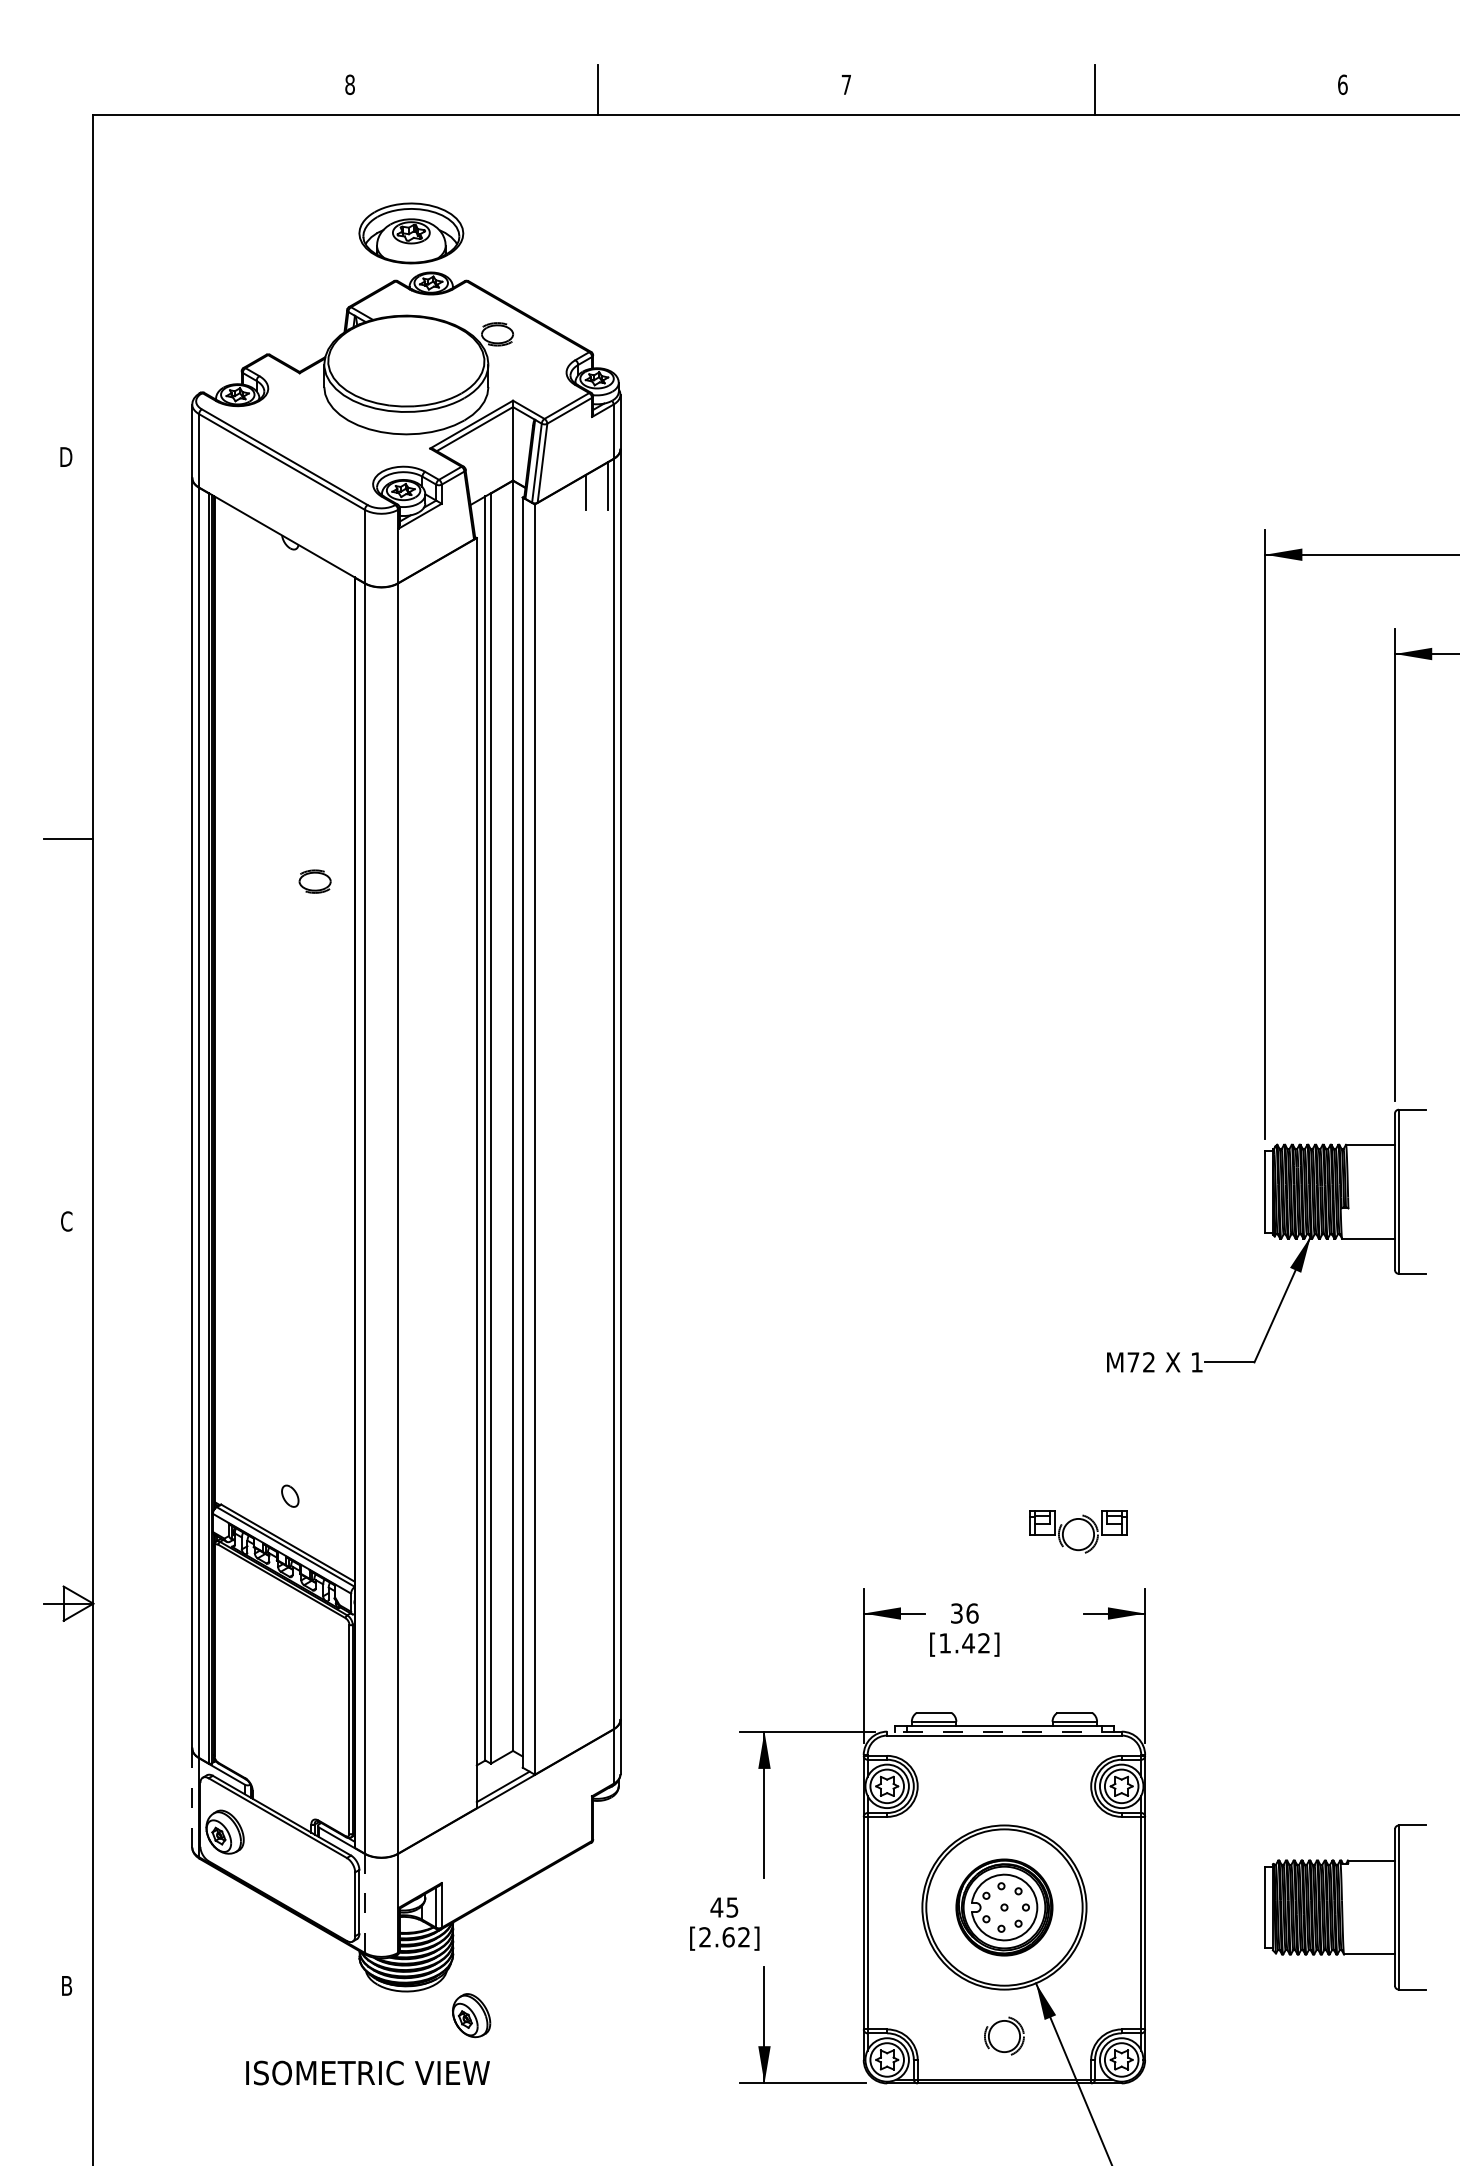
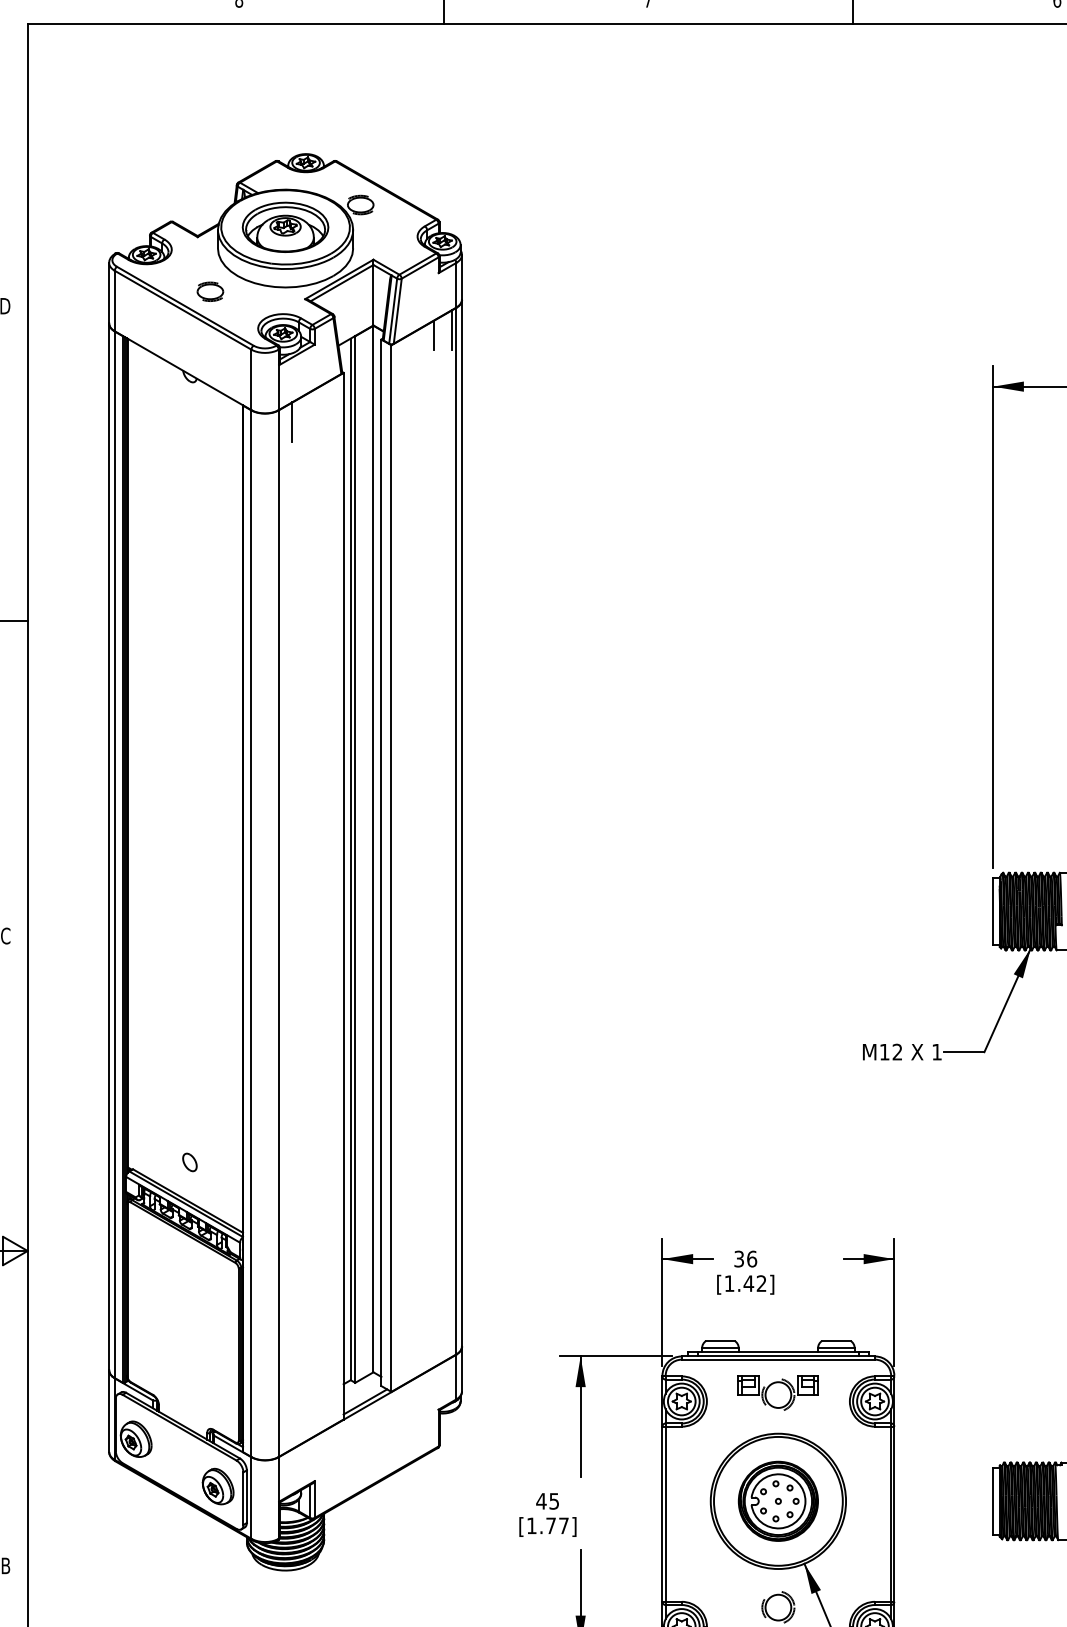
part: (411, 233) -> (285, 227), moved
line: (414, 597) -> (292, 421), added
part: (314, 881) -> (209, 291), moved
text: (1133, 1362) -> (884, 1052), M72 -> M12
part: (1078, 1531) -> (778, 1392), moved
line: (1003, 1731) -> (777, 1356), dashed -> solid
line: (192, 1797) -> (109, 1410), dashed -> solid
line: (364, 1902) -> (251, 1497), dashed -> solid
text: (724, 1937) -> (547, 1526), [2.62] -> [1.77]
part: (471, 2015) -> (218, 1486), moved

